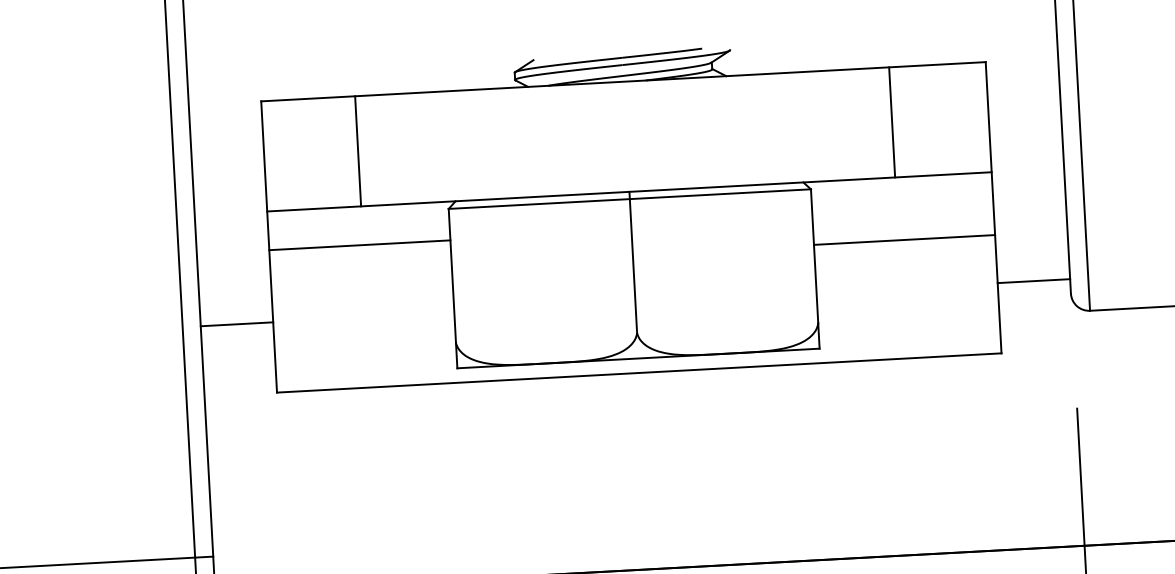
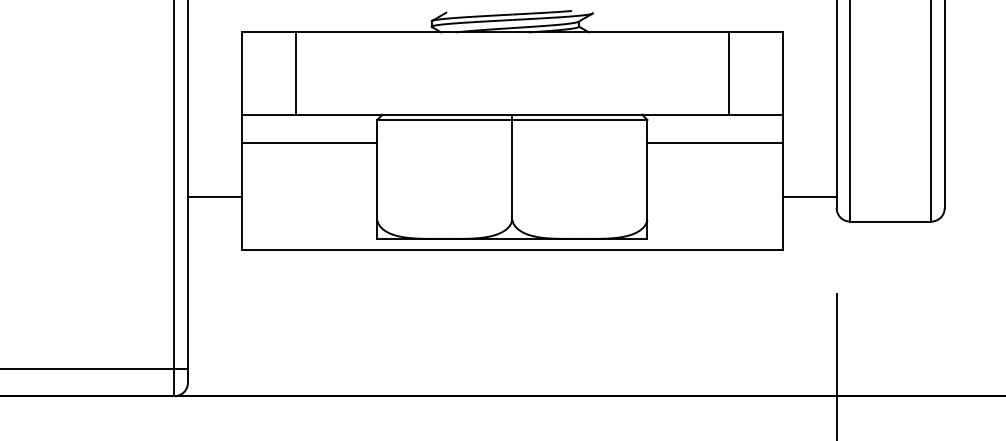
line: (892, 122) -> (728, 73), moved
line: (358, 151) -> (296, 73), moved
line: (903, 240) -> (714, 143), moved

